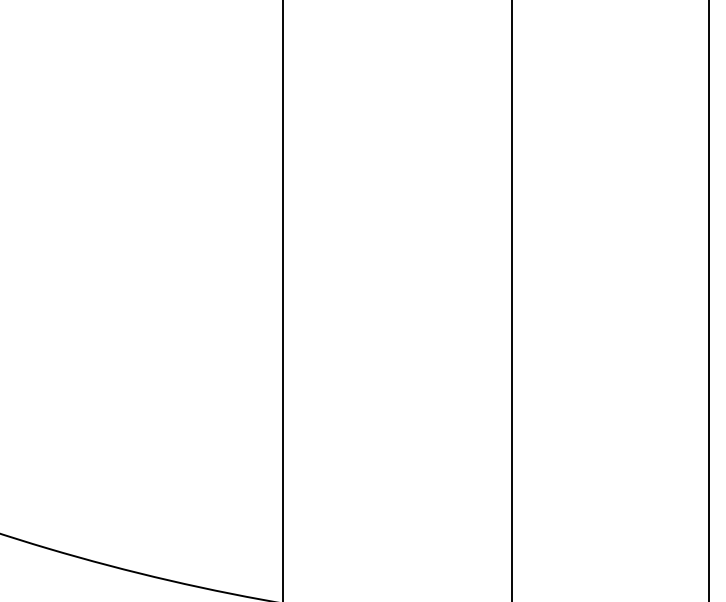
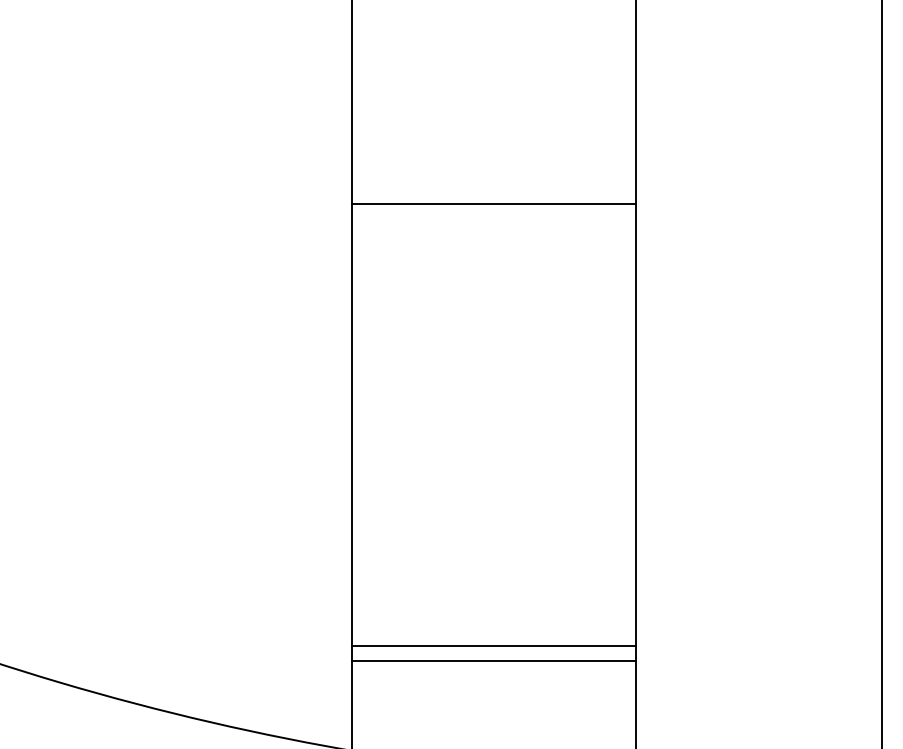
line: (396, 164) -> (493, 204), added
line: (396, 519) -> (493, 646), added
line: (396, 531) -> (493, 661), added

